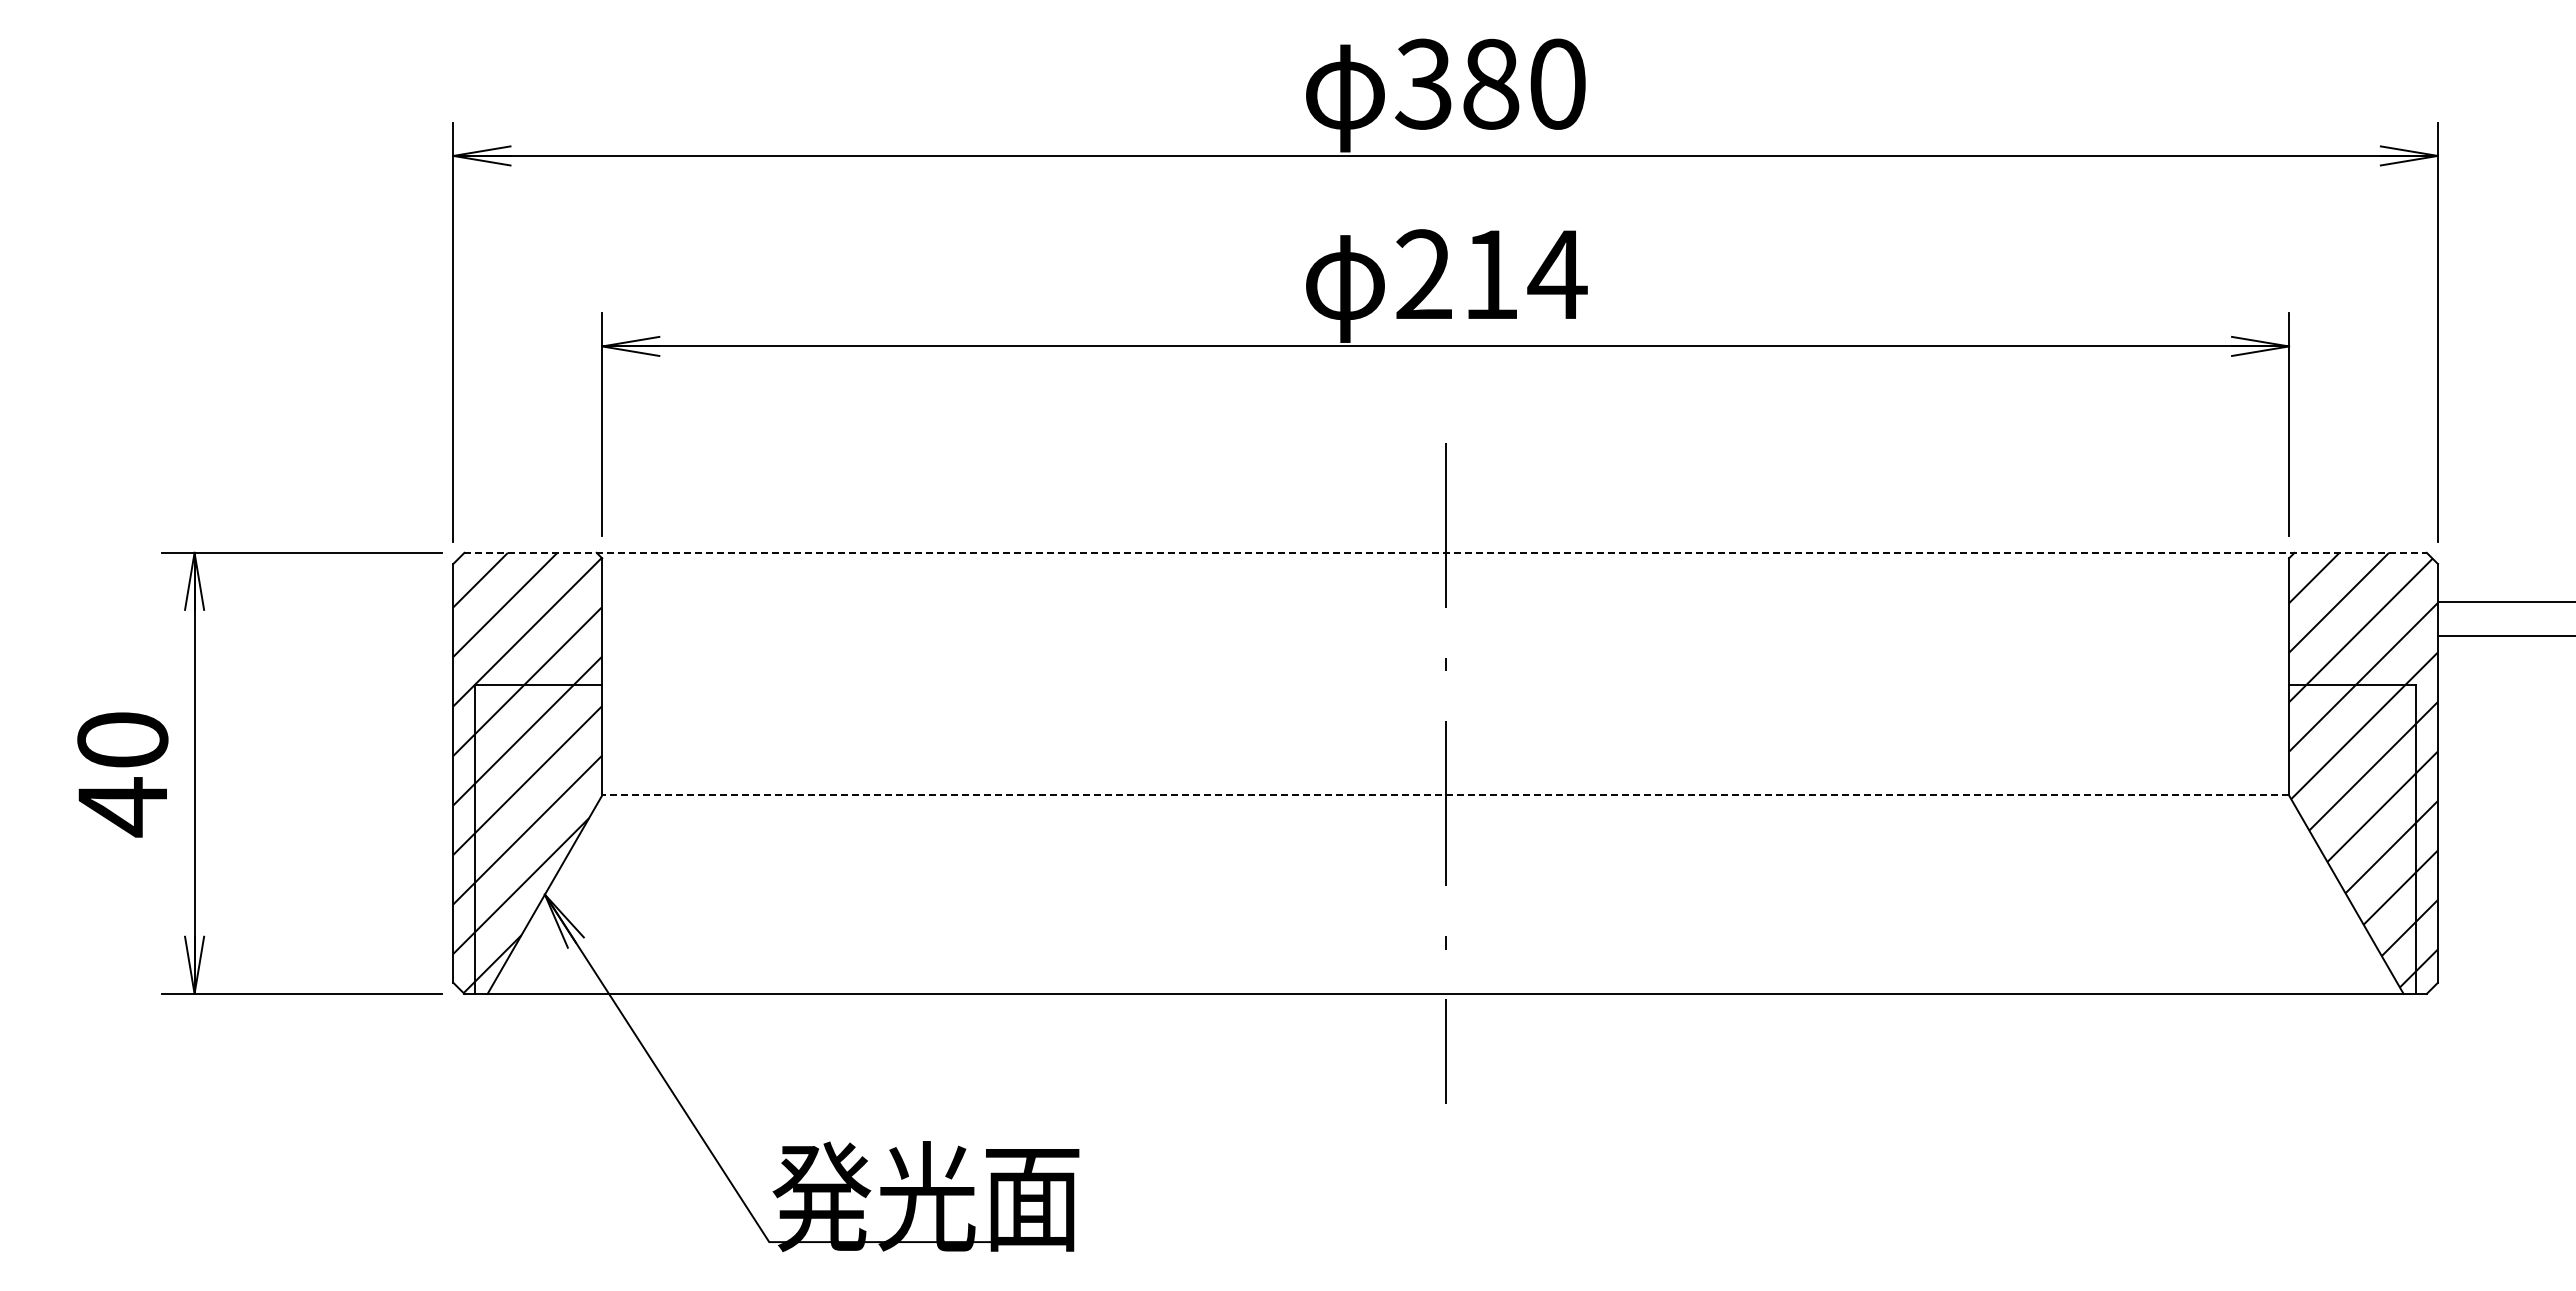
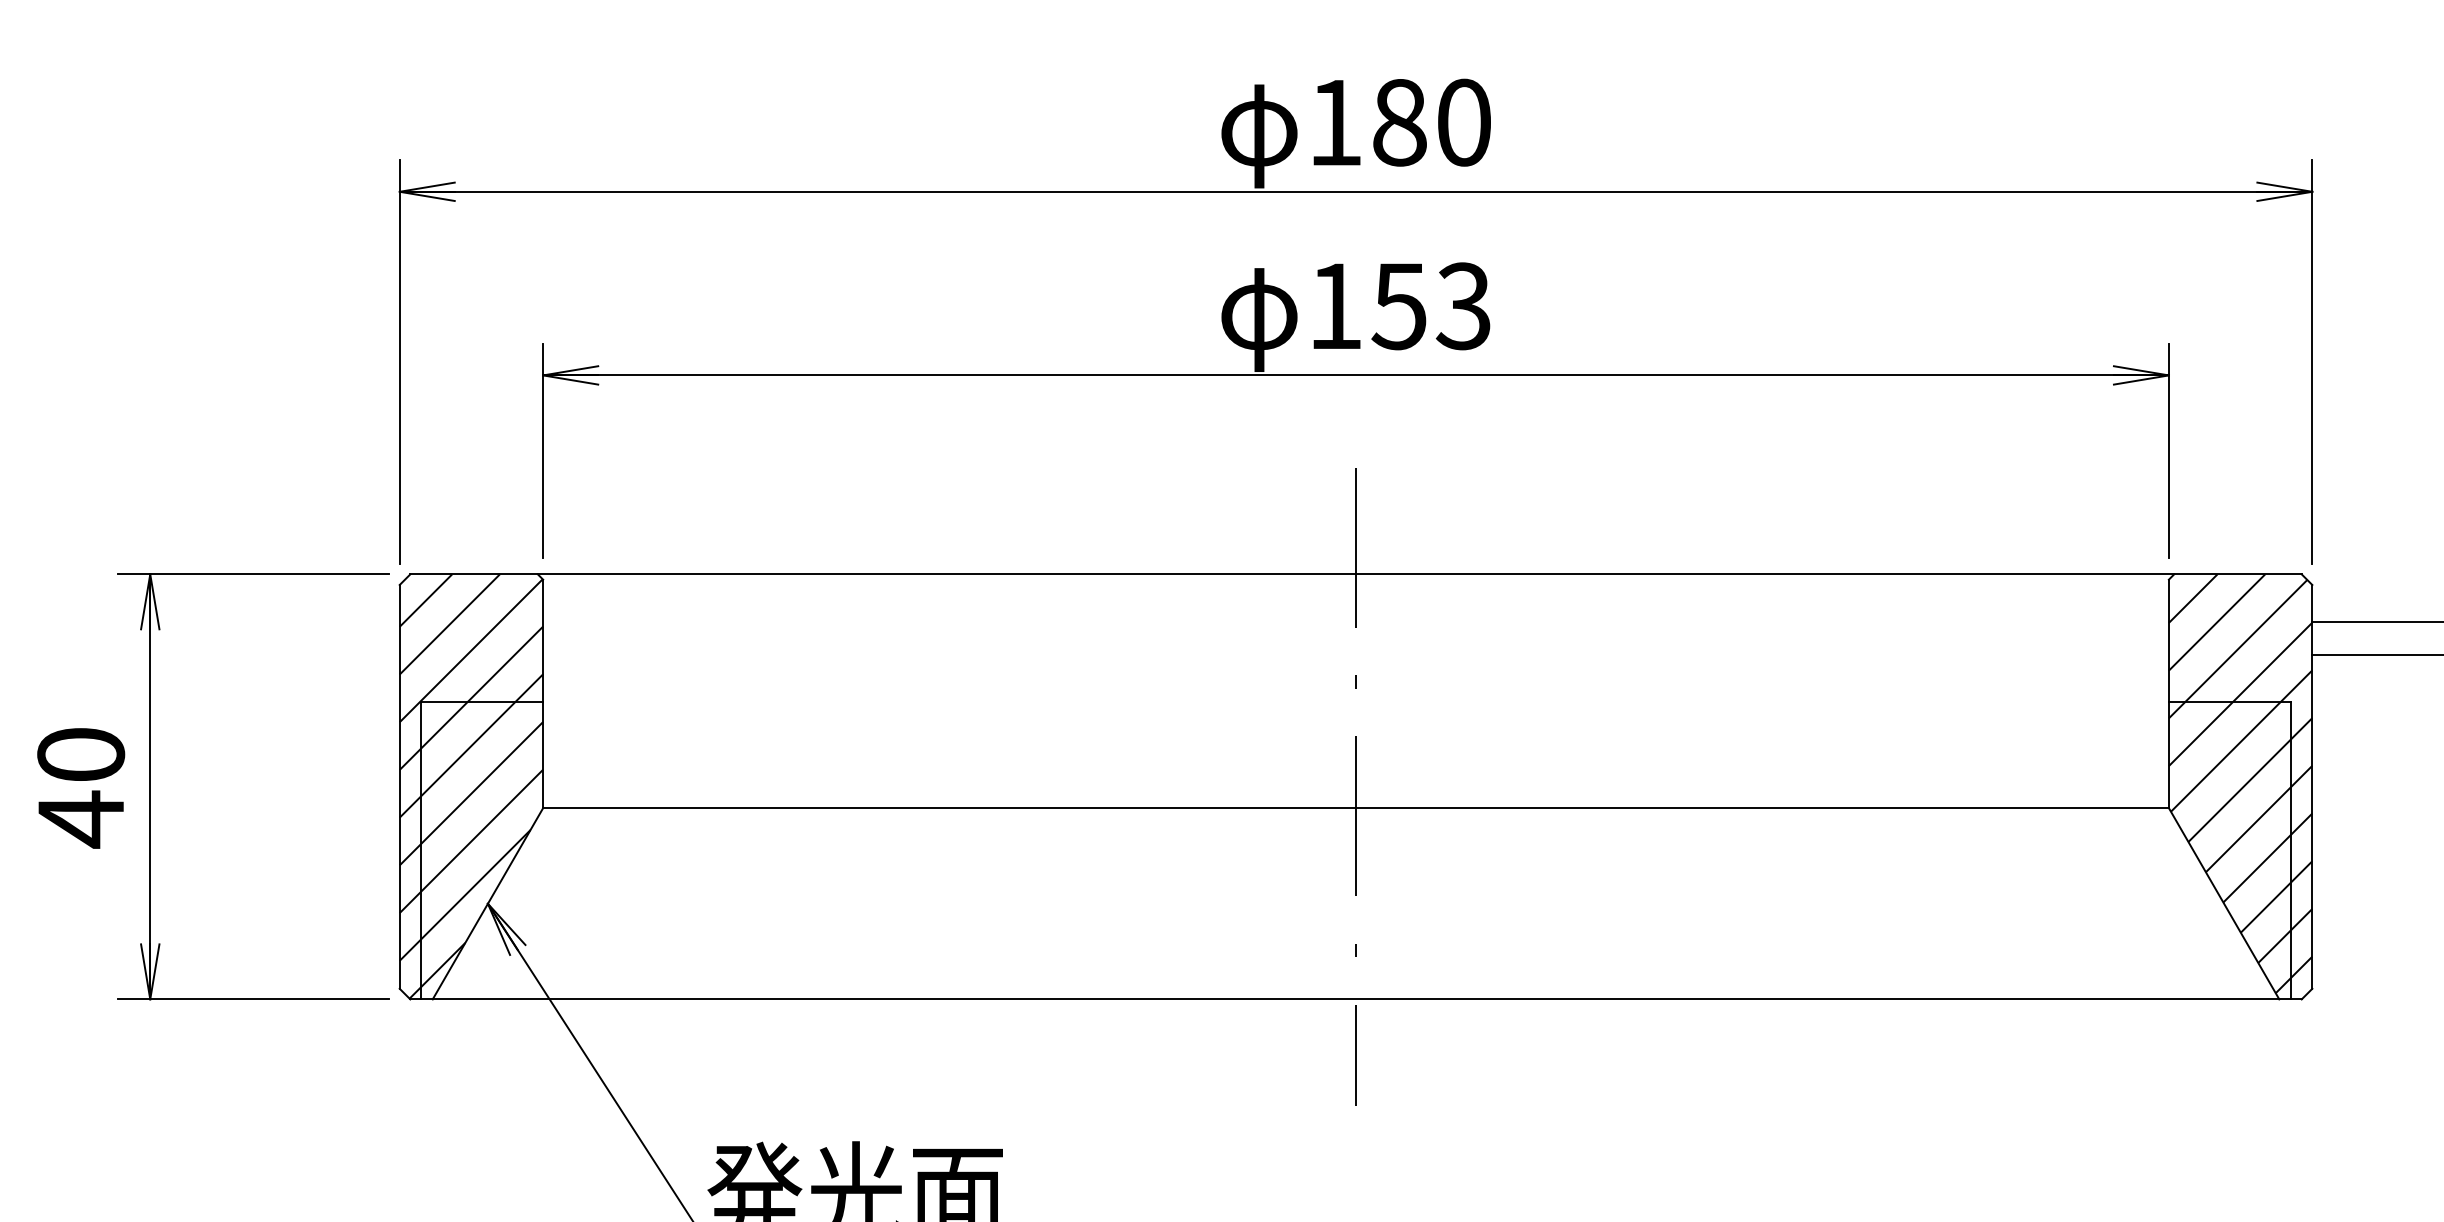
text: (1423, 83) -> (1334, 121), 380 -> 180
text: (1491, 274) -> (1400, 306), 214 -> 153
line: (1446, 552) -> (1356, 574), dashed -> solid
line: (1445, 795) -> (1355, 808), dashed -> solid

